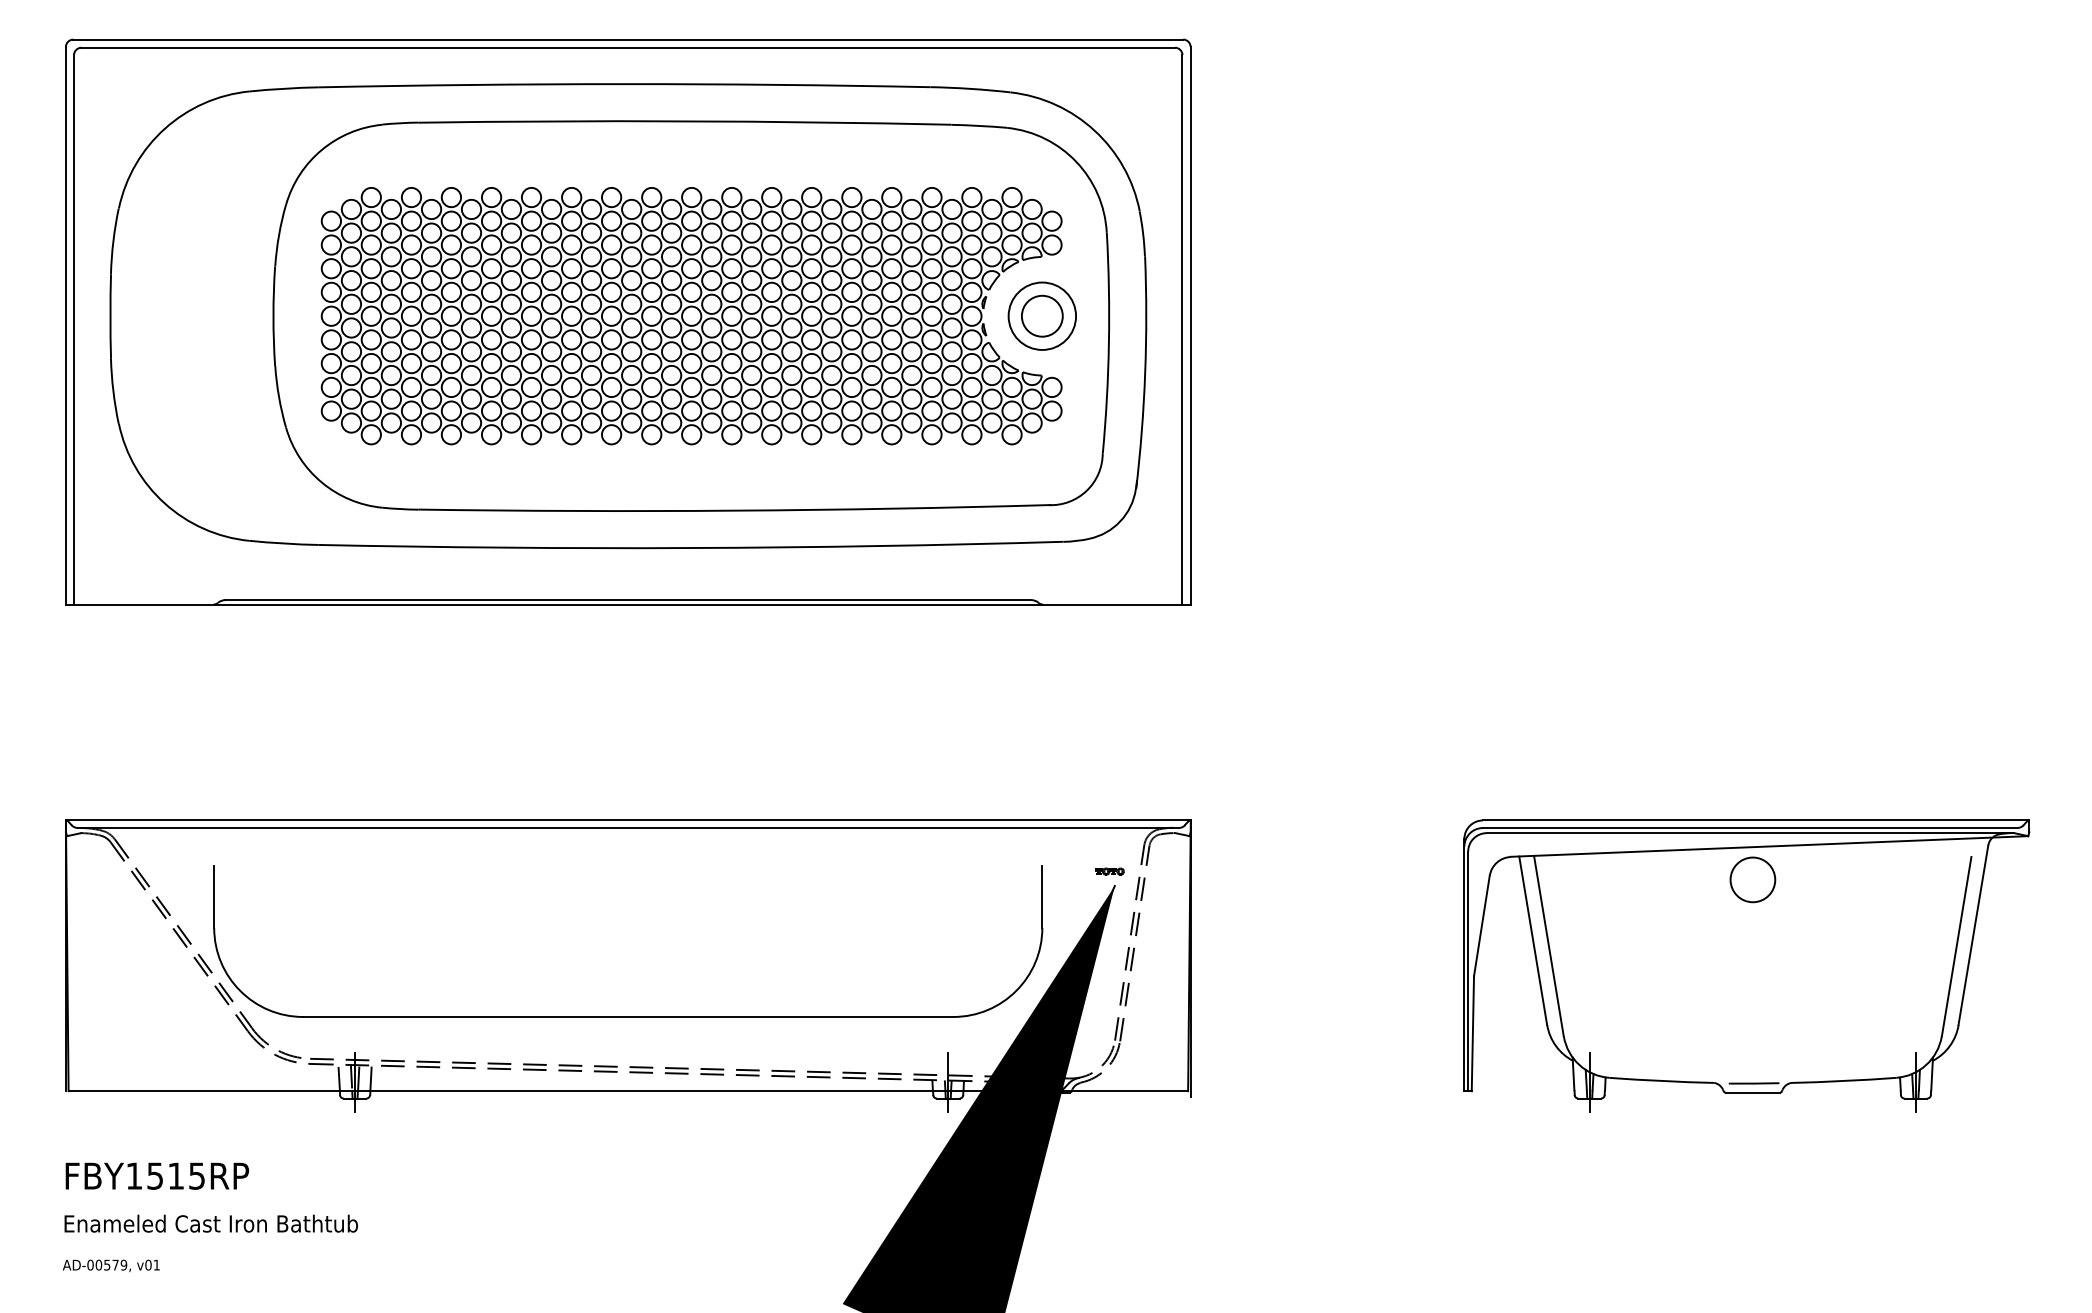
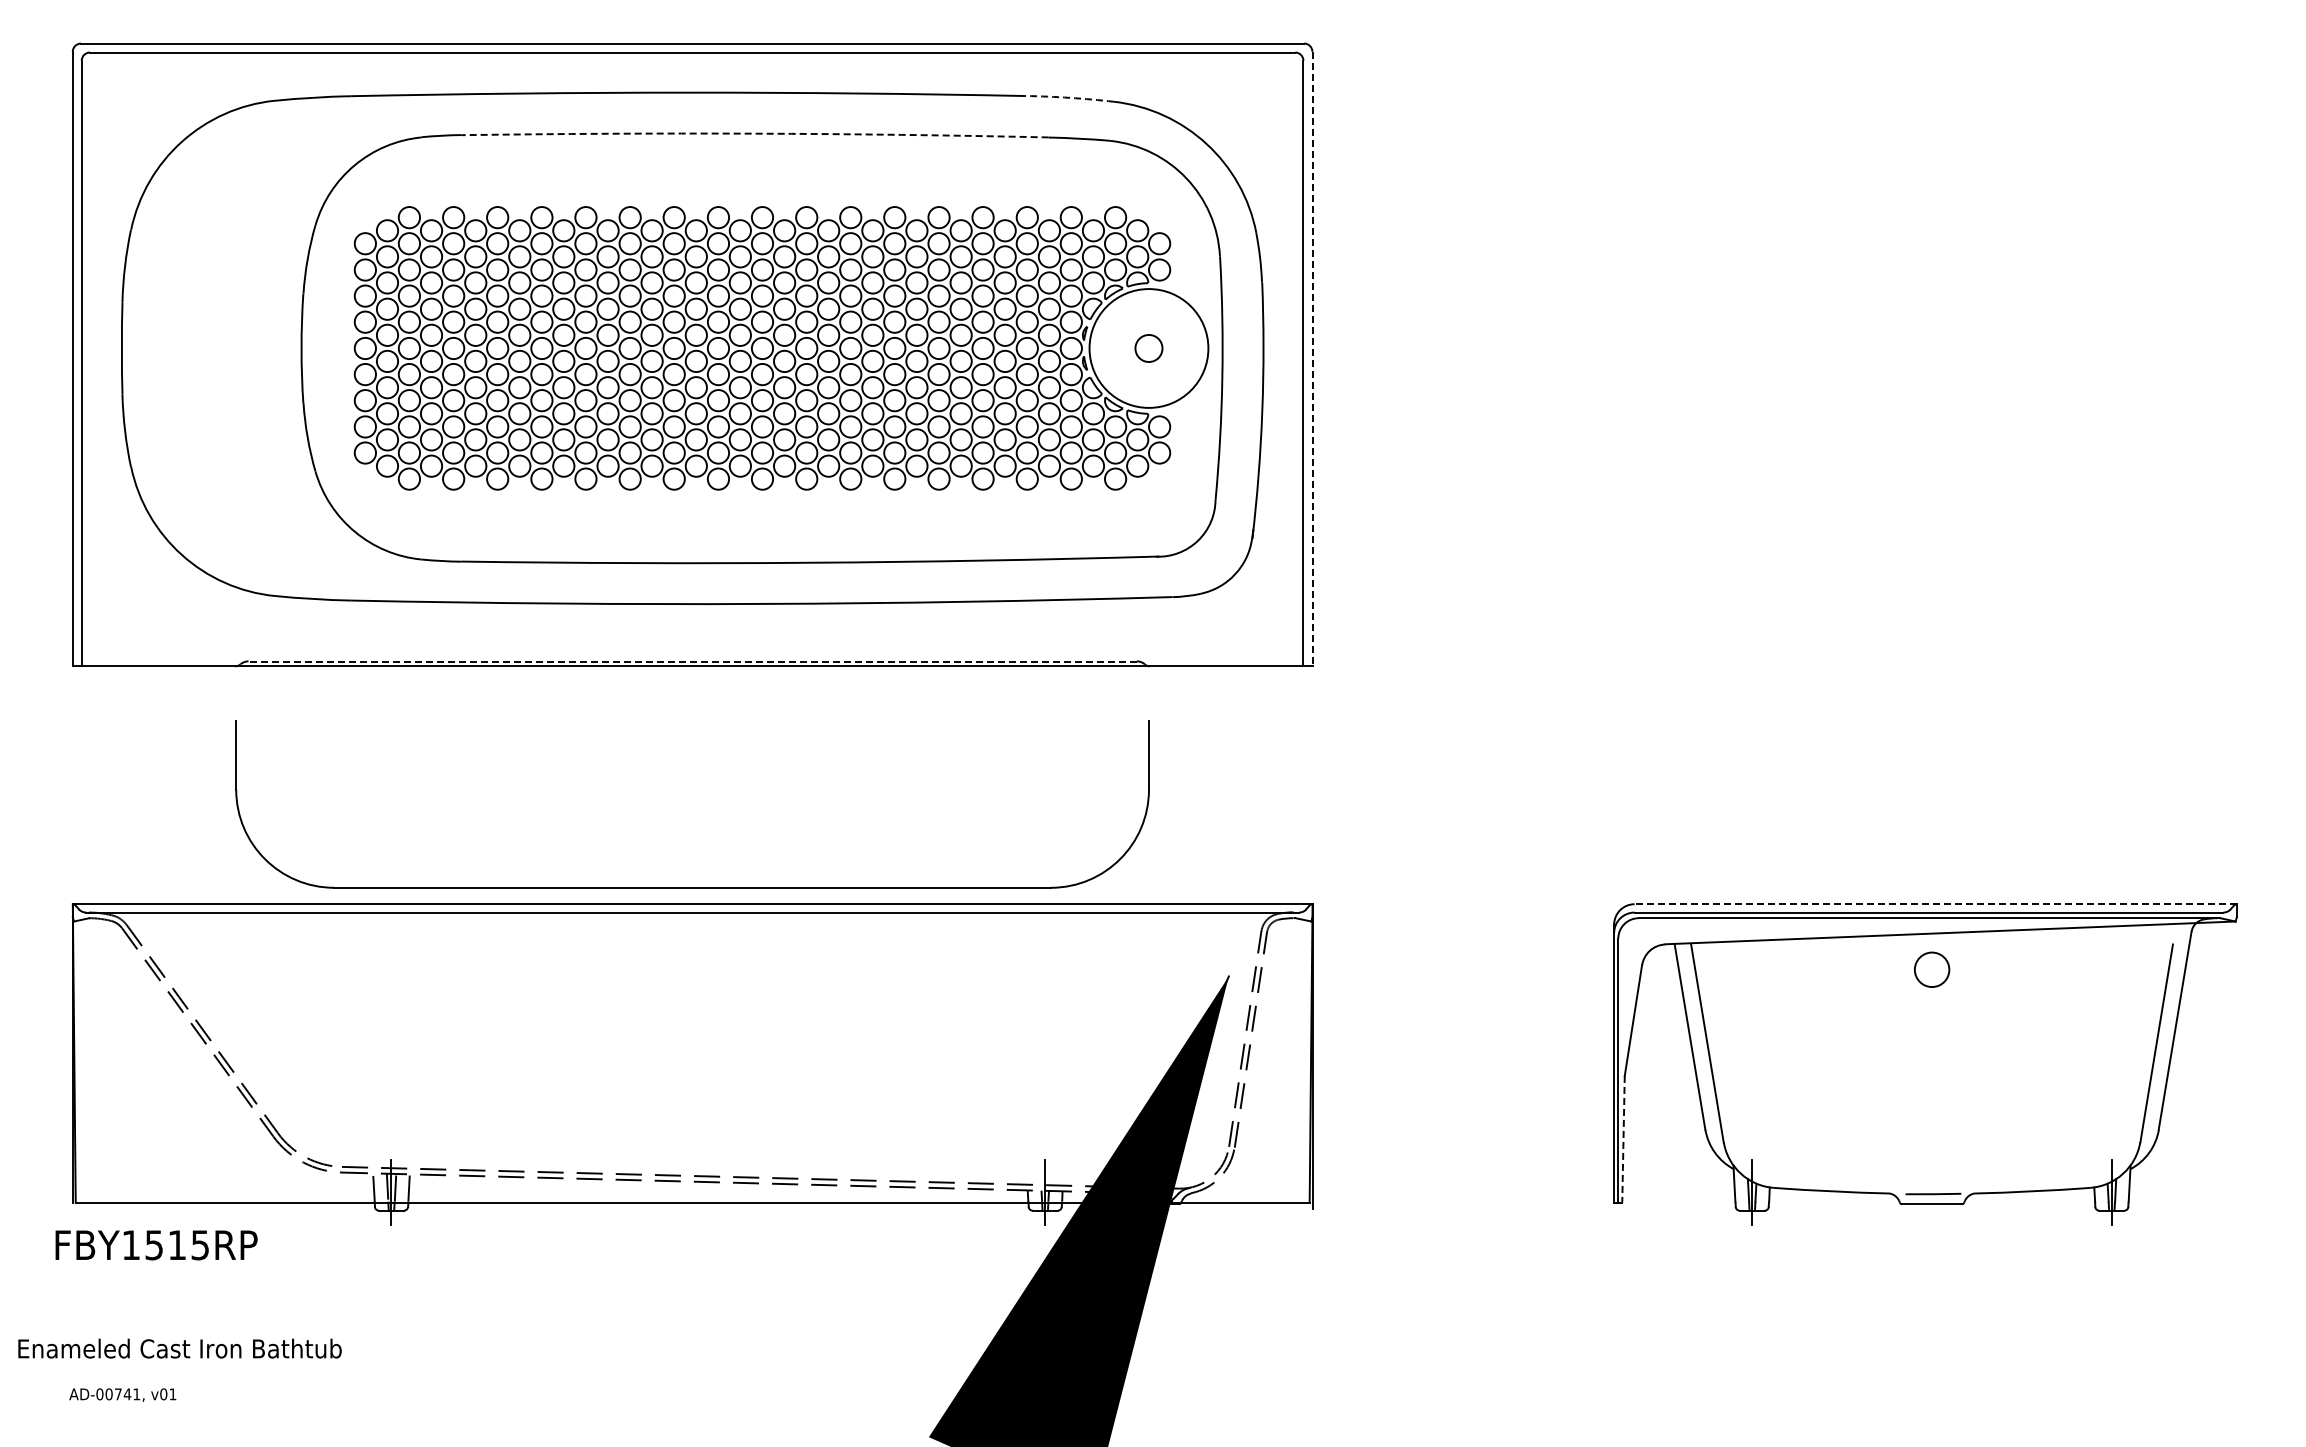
arc: (970, 88) -> (1069, 97), solid -> dashed
arc: (684, 121) -> (754, 133), solid -> dashed
circle: (1041, 316) -> (1148, 348), size x0.6
circle: (1041, 316) -> (1148, 348), size x1.6
line: (1190, 326) -> (1312, 359), solid -> dashed
line: (628, 600) -> (692, 661), solid -> dashed
line: (1755, 820) -> (1935, 904), solid -> dashed
part: (1109, 871) -> (1223, 960), removed
circle: (1752, 879) -> (1931, 969), size x0.7
part: (628, 1016) -> (692, 887), moved
line: (1472, 1033) -> (1623, 1139), solid -> dashed
text: (157, 1176) -> (156, 1245), moved
text: (210, 1223) -> (179, 1348), moved
text: (115, 1265) -> (127, 1394), AD-00579, -> AD-00741,

